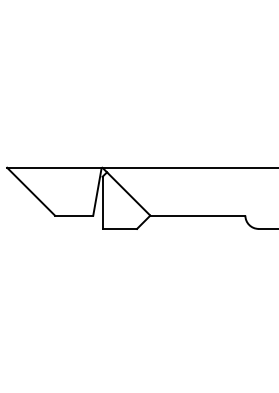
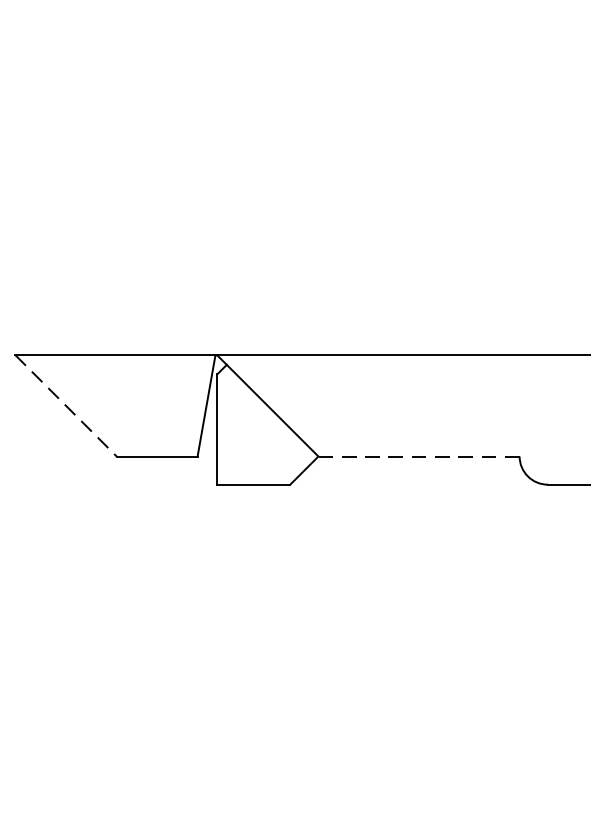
line: (31, 191) -> (66, 405), solid -> dashed
line: (197, 215) -> (418, 456), solid -> dashed

